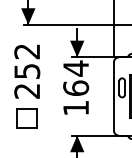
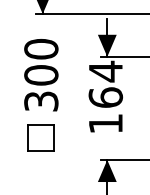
text: (27, 70) -> (41, 74), 252 -> 300

